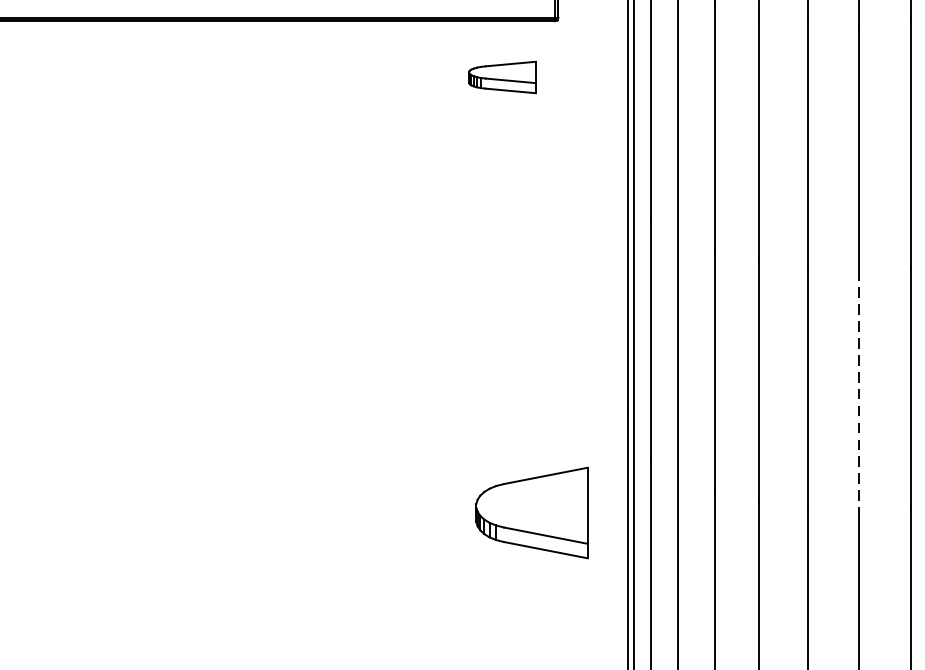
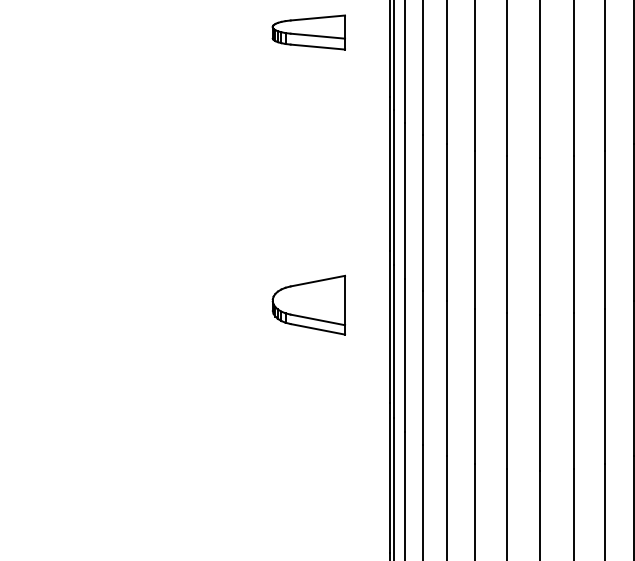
part: (502, 77) -> (308, 32), size x1.67
line: (859, 391) -> (540, 236), dashed -> solid
part: (531, 511) -> (308, 304), moved

